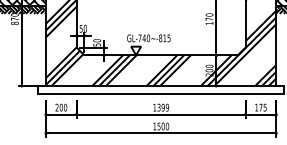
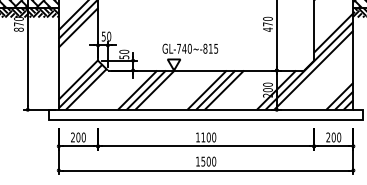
text: (209, 23) -> (267, 29), 170 -> 470
text: (163, 107) -> (208, 137), 1399 -> 1100
text: (260, 107) -> (333, 137), 175 -> 200

